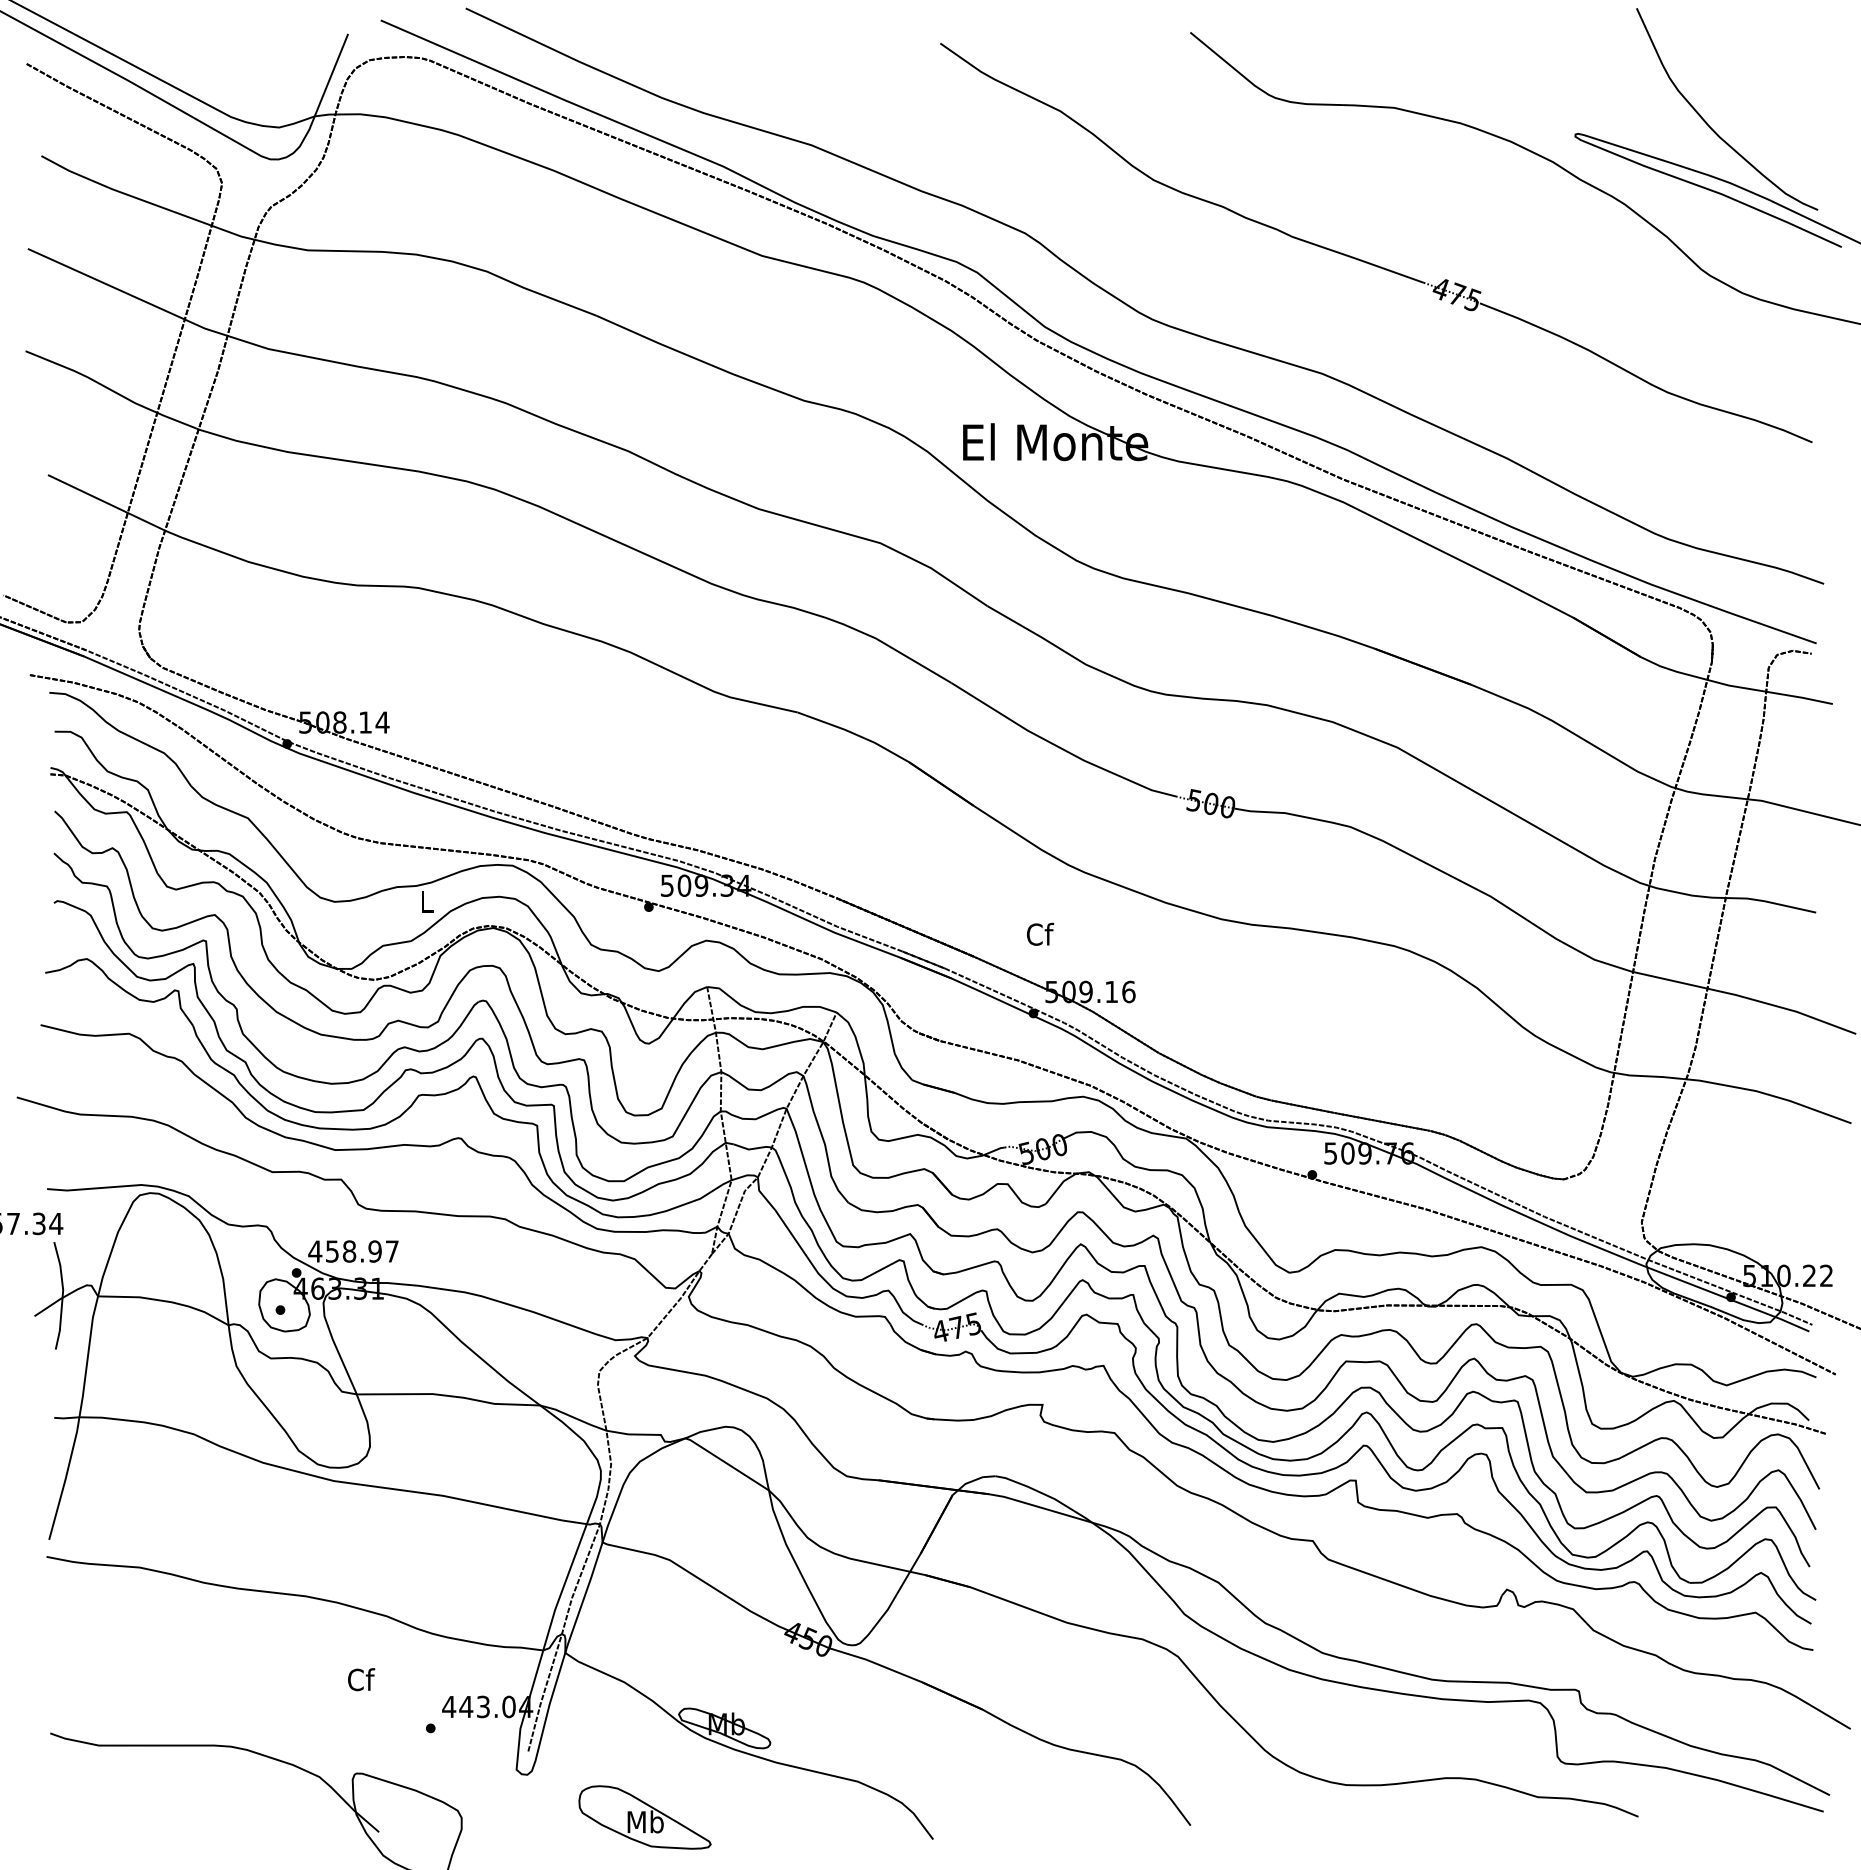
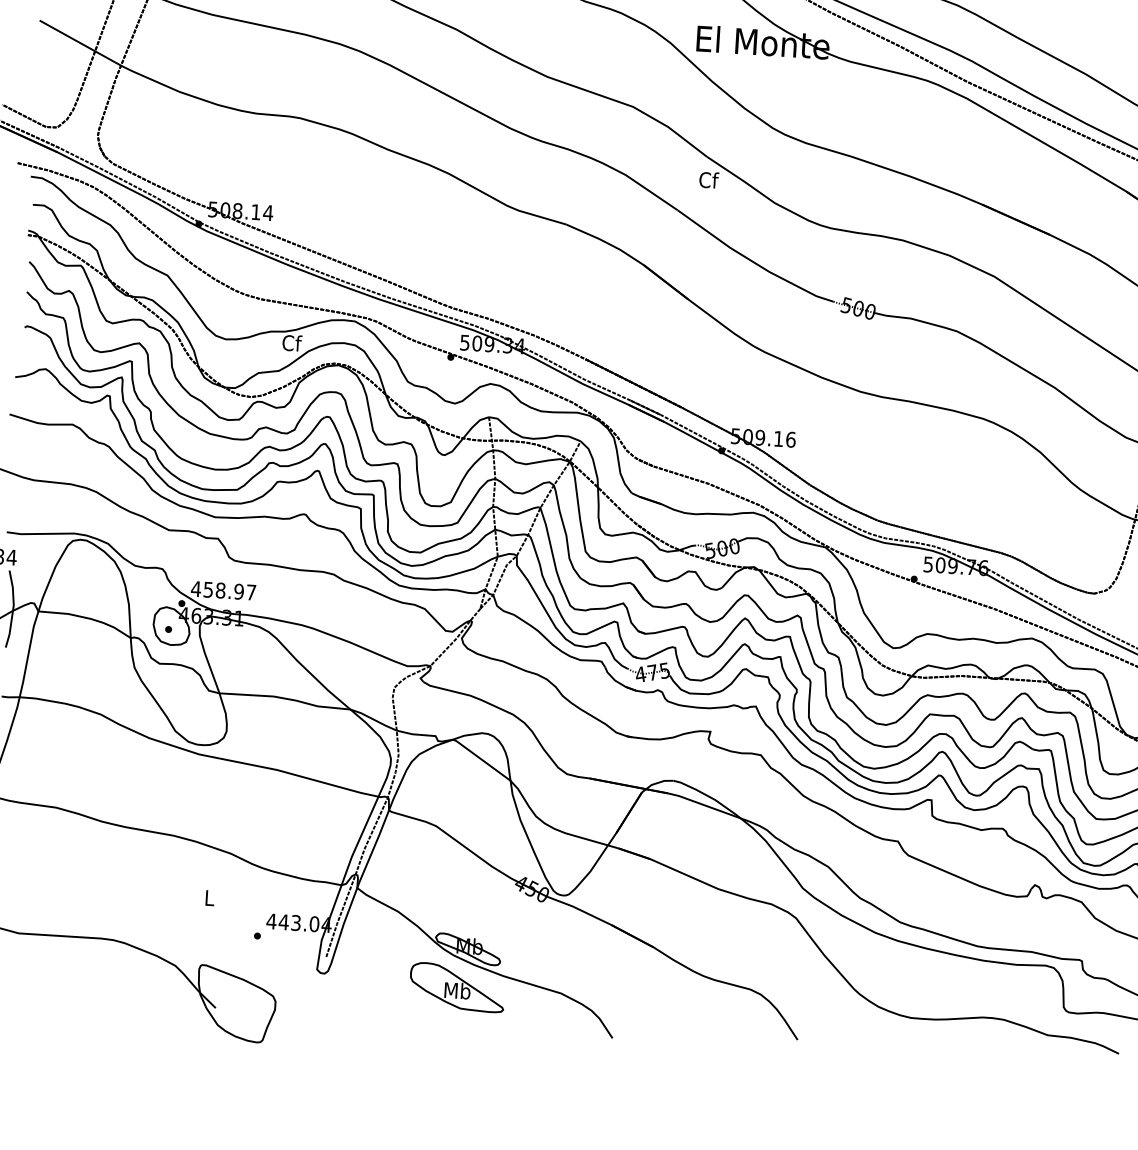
text: (426, 900) -> (291, 342), L -> Cf
text: (1040, 933) -> (709, 179), moved
text: (361, 1679) -> (210, 897), Cf -> L
part: (644, 1817) -> (456, 987), moved

